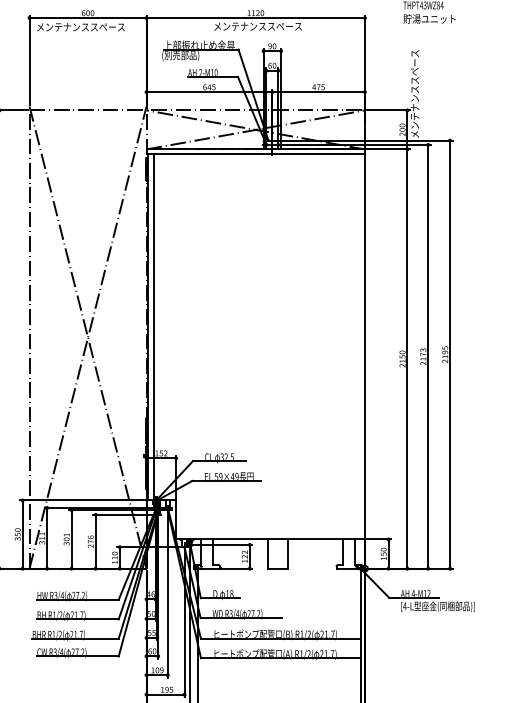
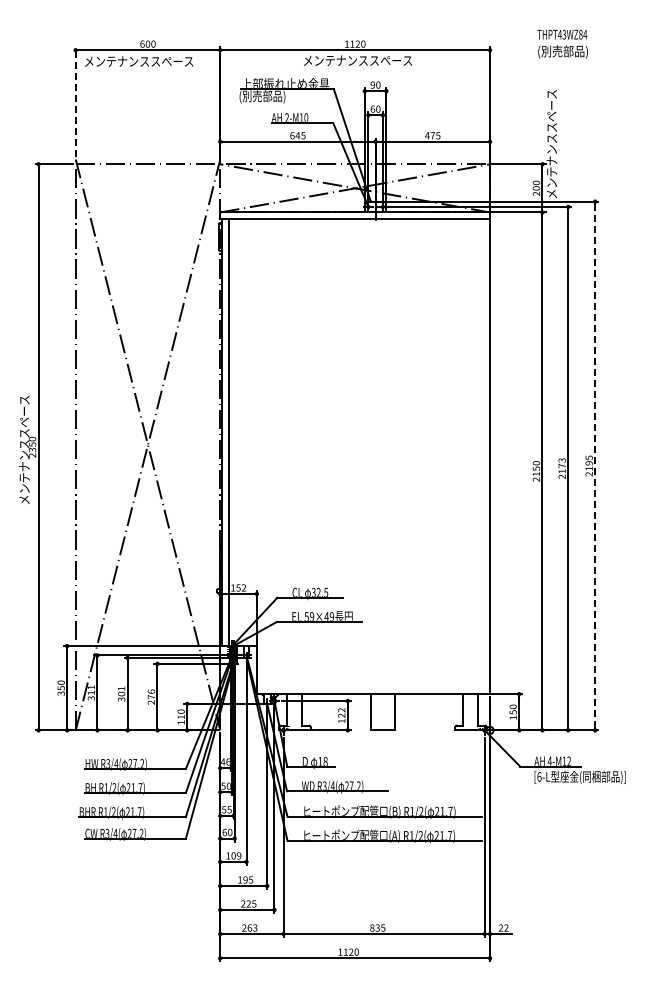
text: (429, 19) -> (569, 51), 貯湯ユニット -> (別売部品)
line: (29, 60) -> (75, 102), solid -> dashed
line: (450, 355) -> (595, 466), solid -> dashed
text: (404, 606) -> (539, 776), [4-L -> [6-L

